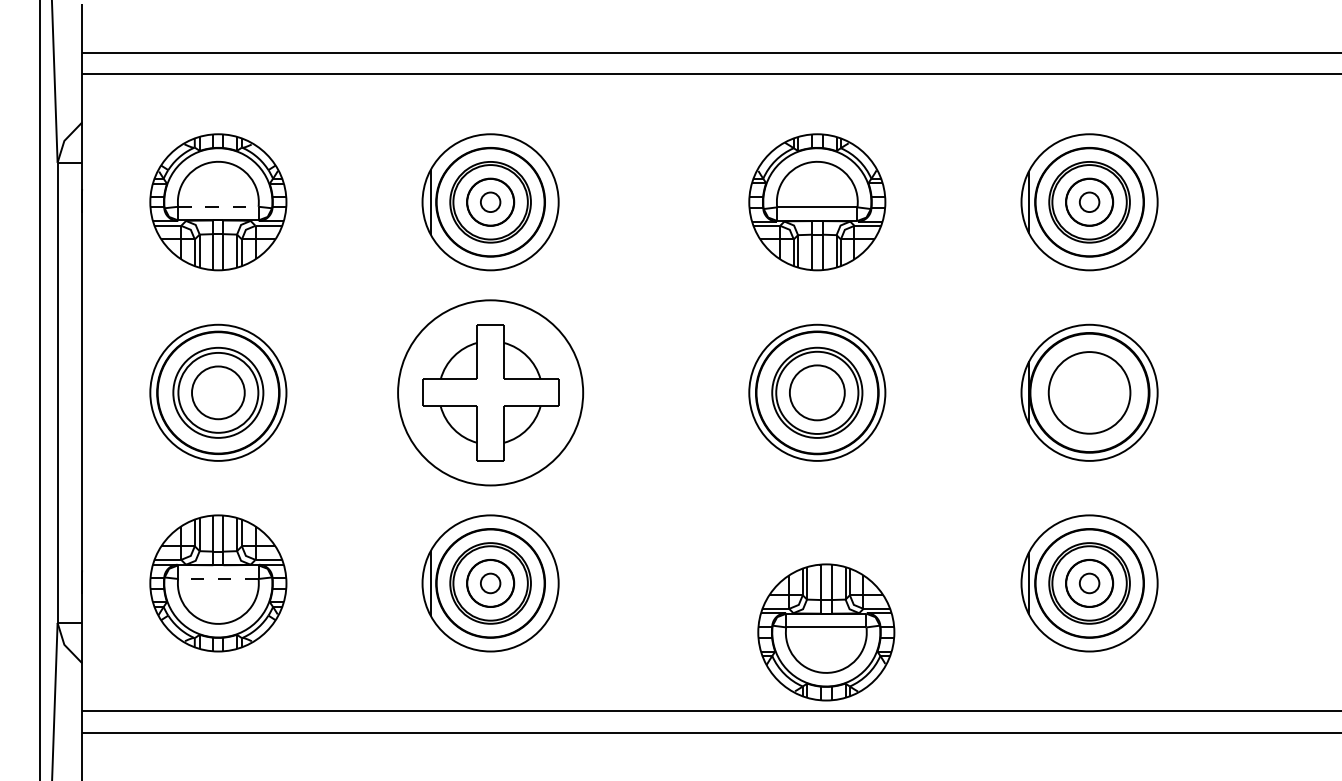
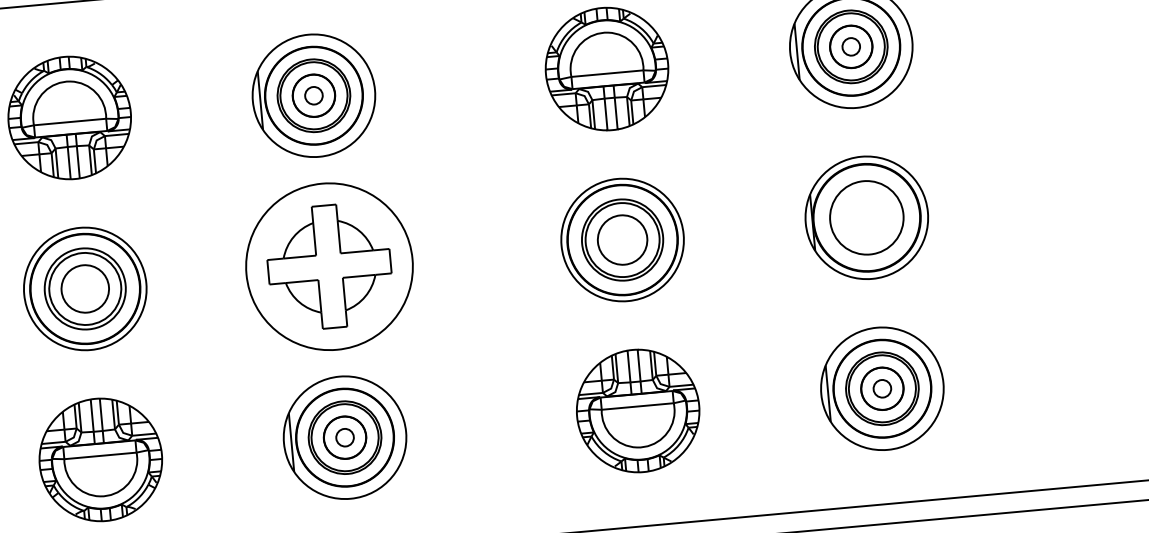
line: (218, 206) -> (70, 121), dashed -> solid
line: (217, 578) -> (99, 455), dashed -> solid
part: (826, 632) -> (638, 411), moved

